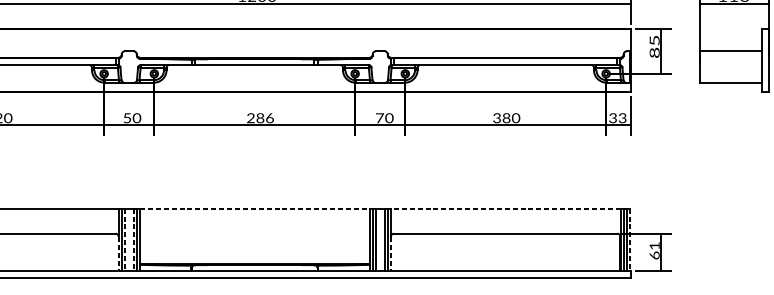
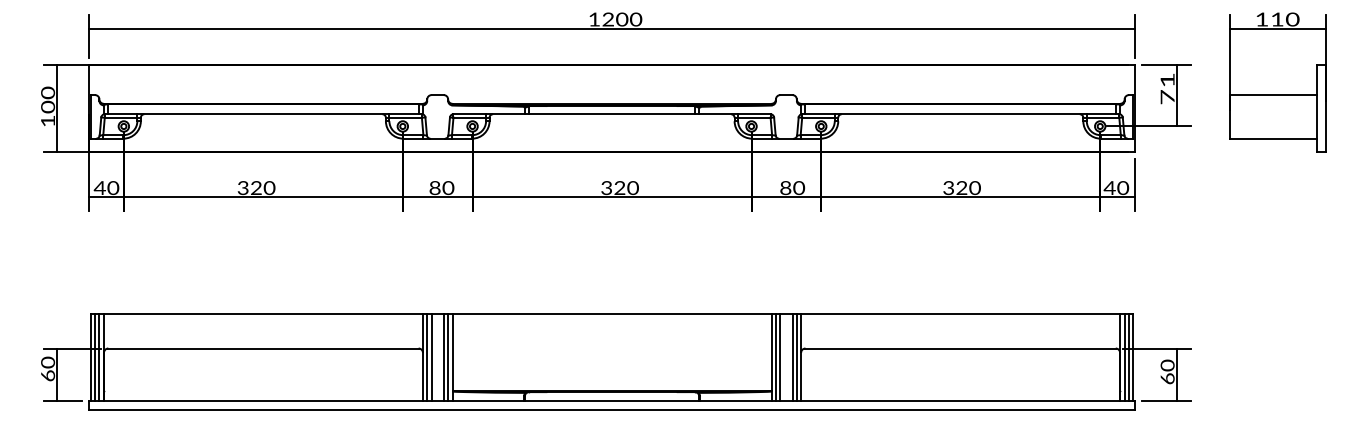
text: (654, 46) -> (1167, 88), 85 -> 71
text: (126, 117) -> (434, 187), 50 -> 80
text: (260, 118) -> (619, 188), 286 -> 320
text: (379, 118) -> (785, 188), 70 -> 80
text: (506, 118) -> (961, 188), 380 -> 320
text: (617, 118) -> (1116, 188), 33 -> 40
line: (255, 208) -> (612, 313), dashed -> solid
line: (505, 208) -> (960, 313), dashed -> solid
line: (124, 240) -> (431, 357), dashed -> solid
line: (133, 240) -> (443, 357), dashed -> solid
line: (630, 240) -> (1133, 357), dashed -> solid
text: (654, 245) -> (1167, 365), 61 -> 60
line: (118, 253) -> (422, 376), dashed -> solid
line: (391, 253) -> (801, 376), dashed -> solid

